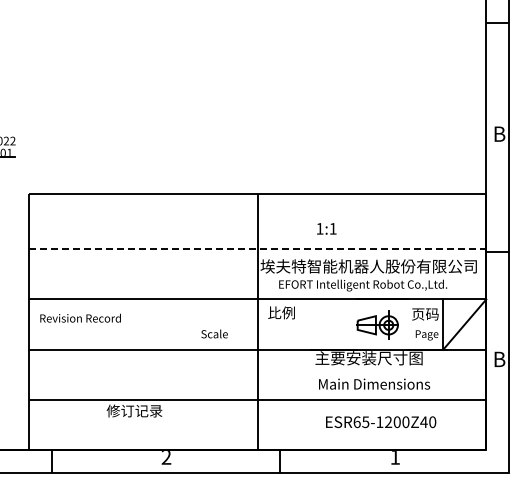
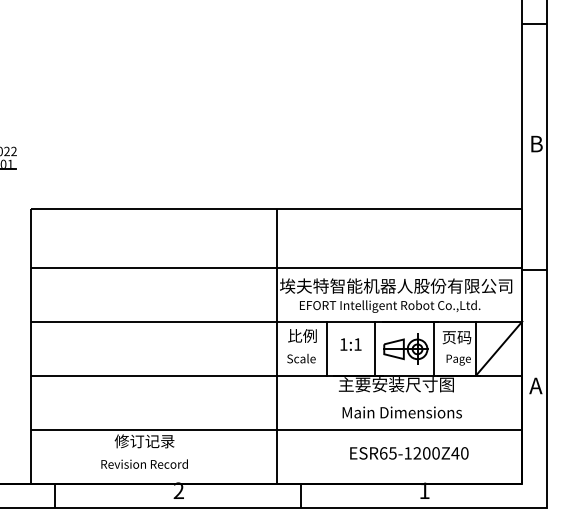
text: (326, 228) -> (350, 344), moved
line: (257, 249) -> (276, 267), dashed -> solid
text: (80, 317) -> (144, 463), moved
line: (304, 324) -> (327, 348), added
line: (349, 324) -> (375, 348), added
line: (404, 324) -> (434, 348), added
text: (214, 333) -> (301, 358), moved
text: (498, 359) -> (535, 386), B -> A

